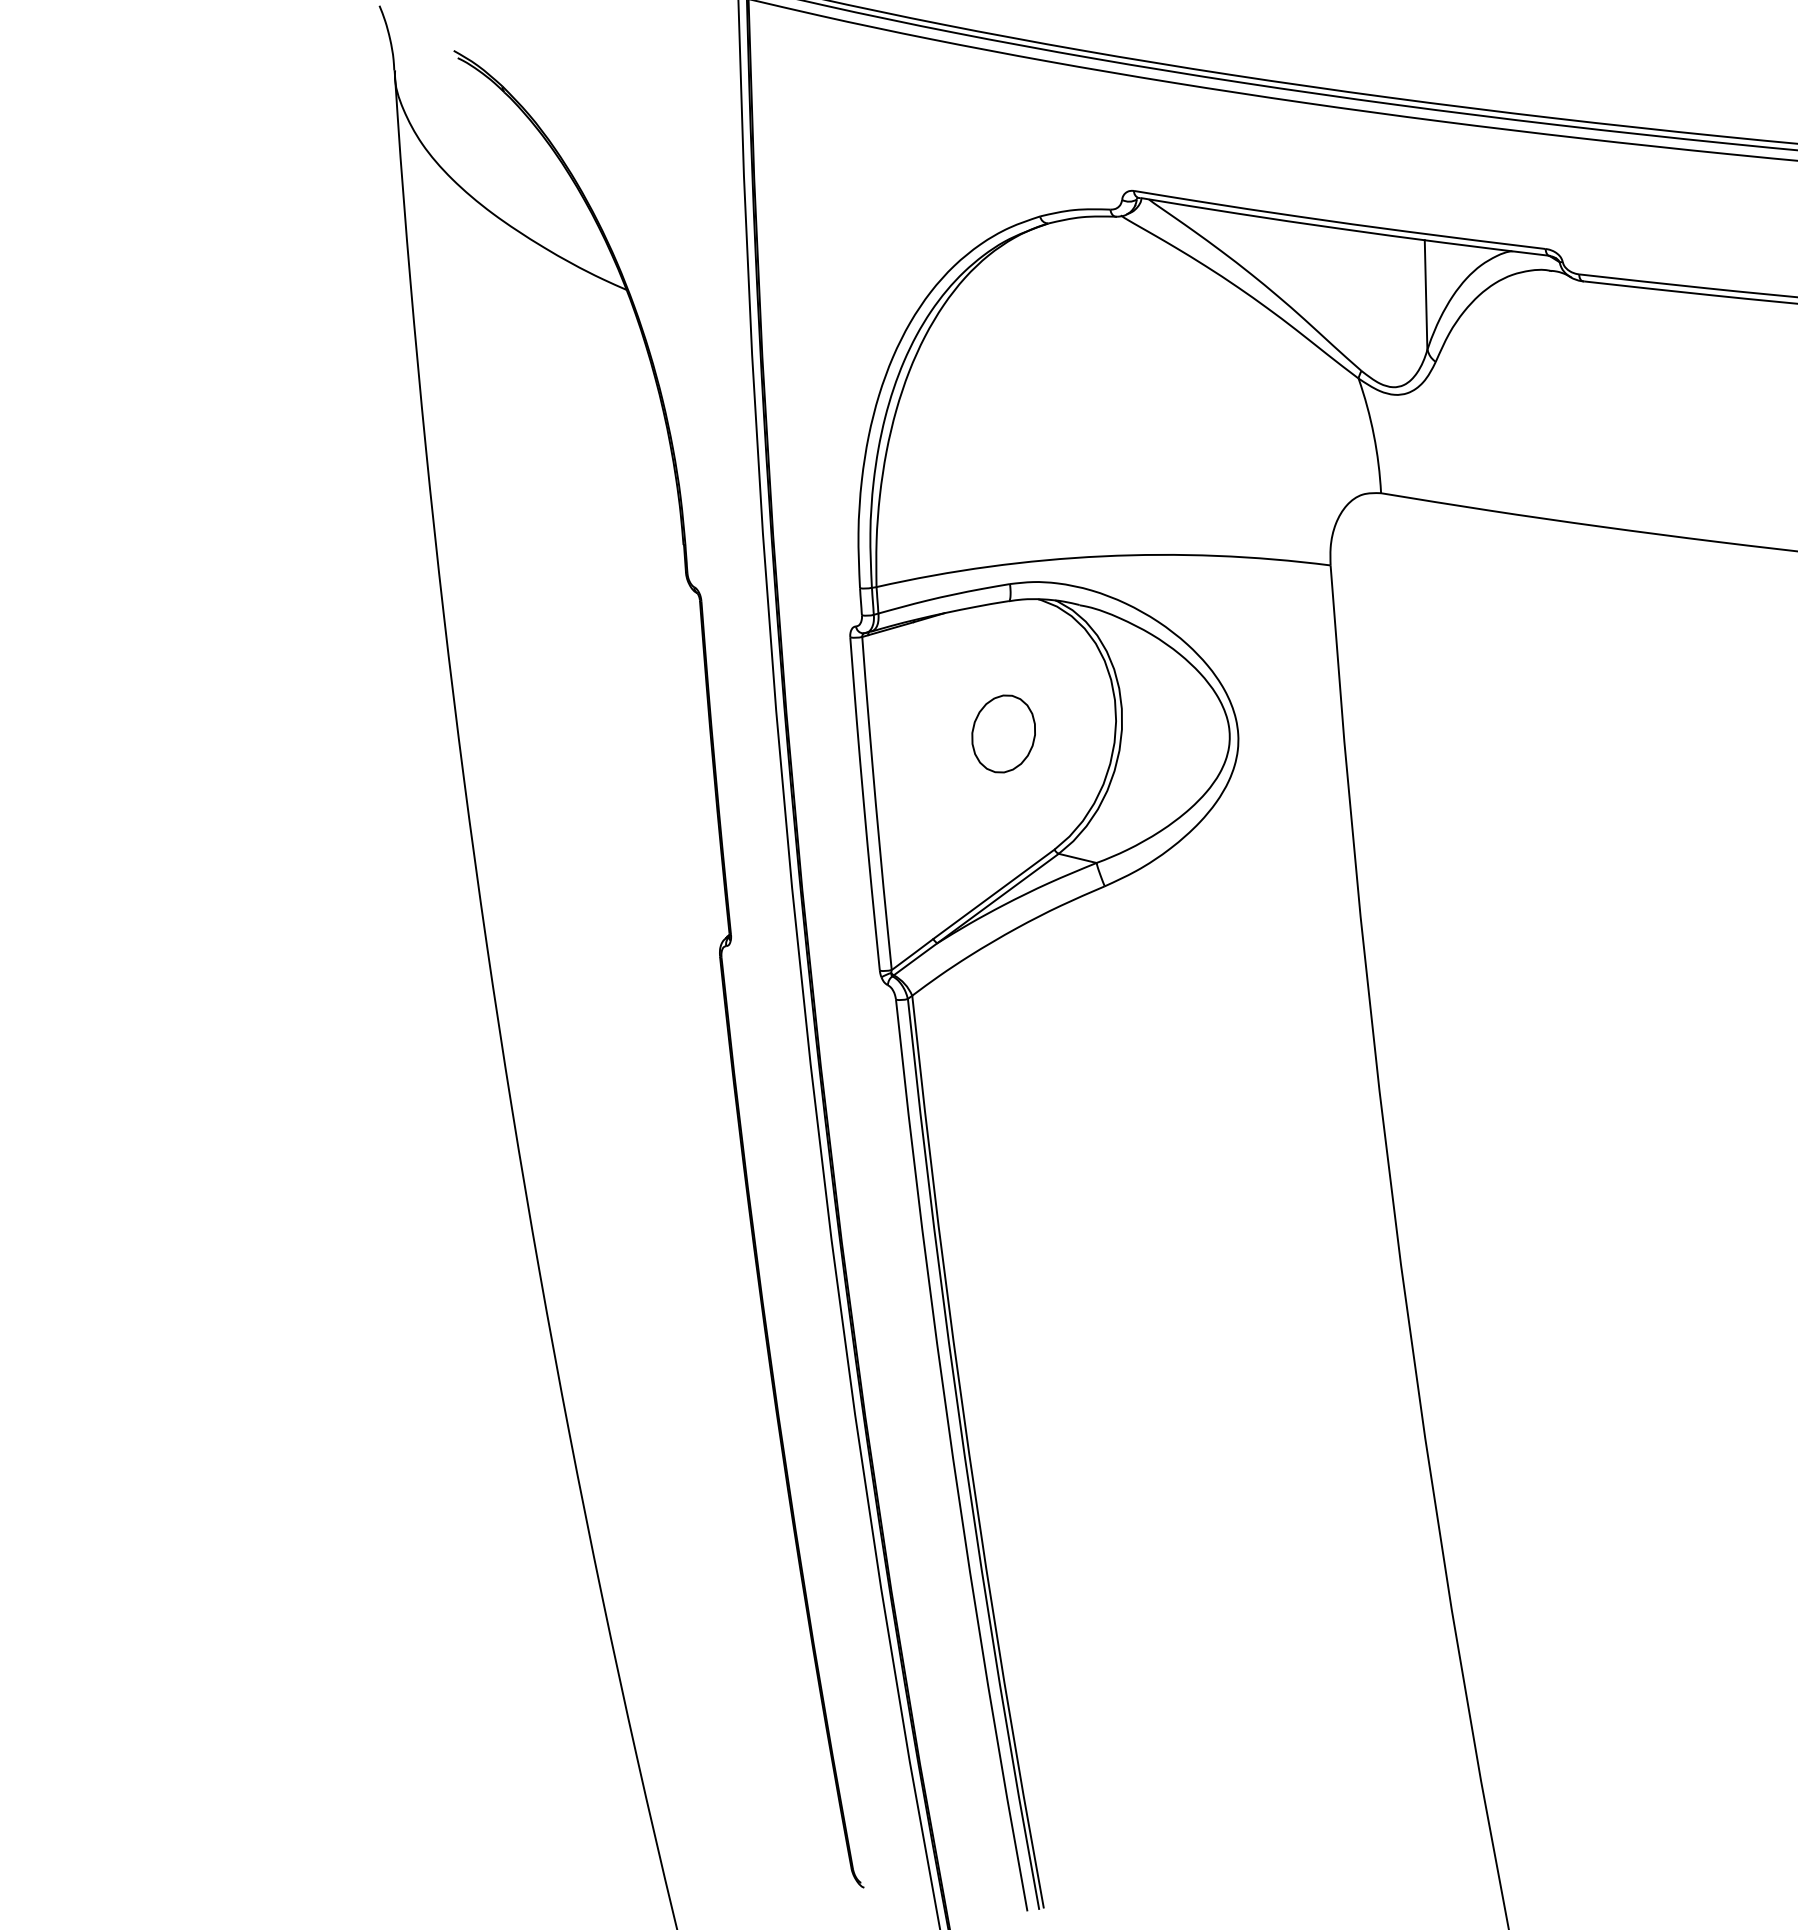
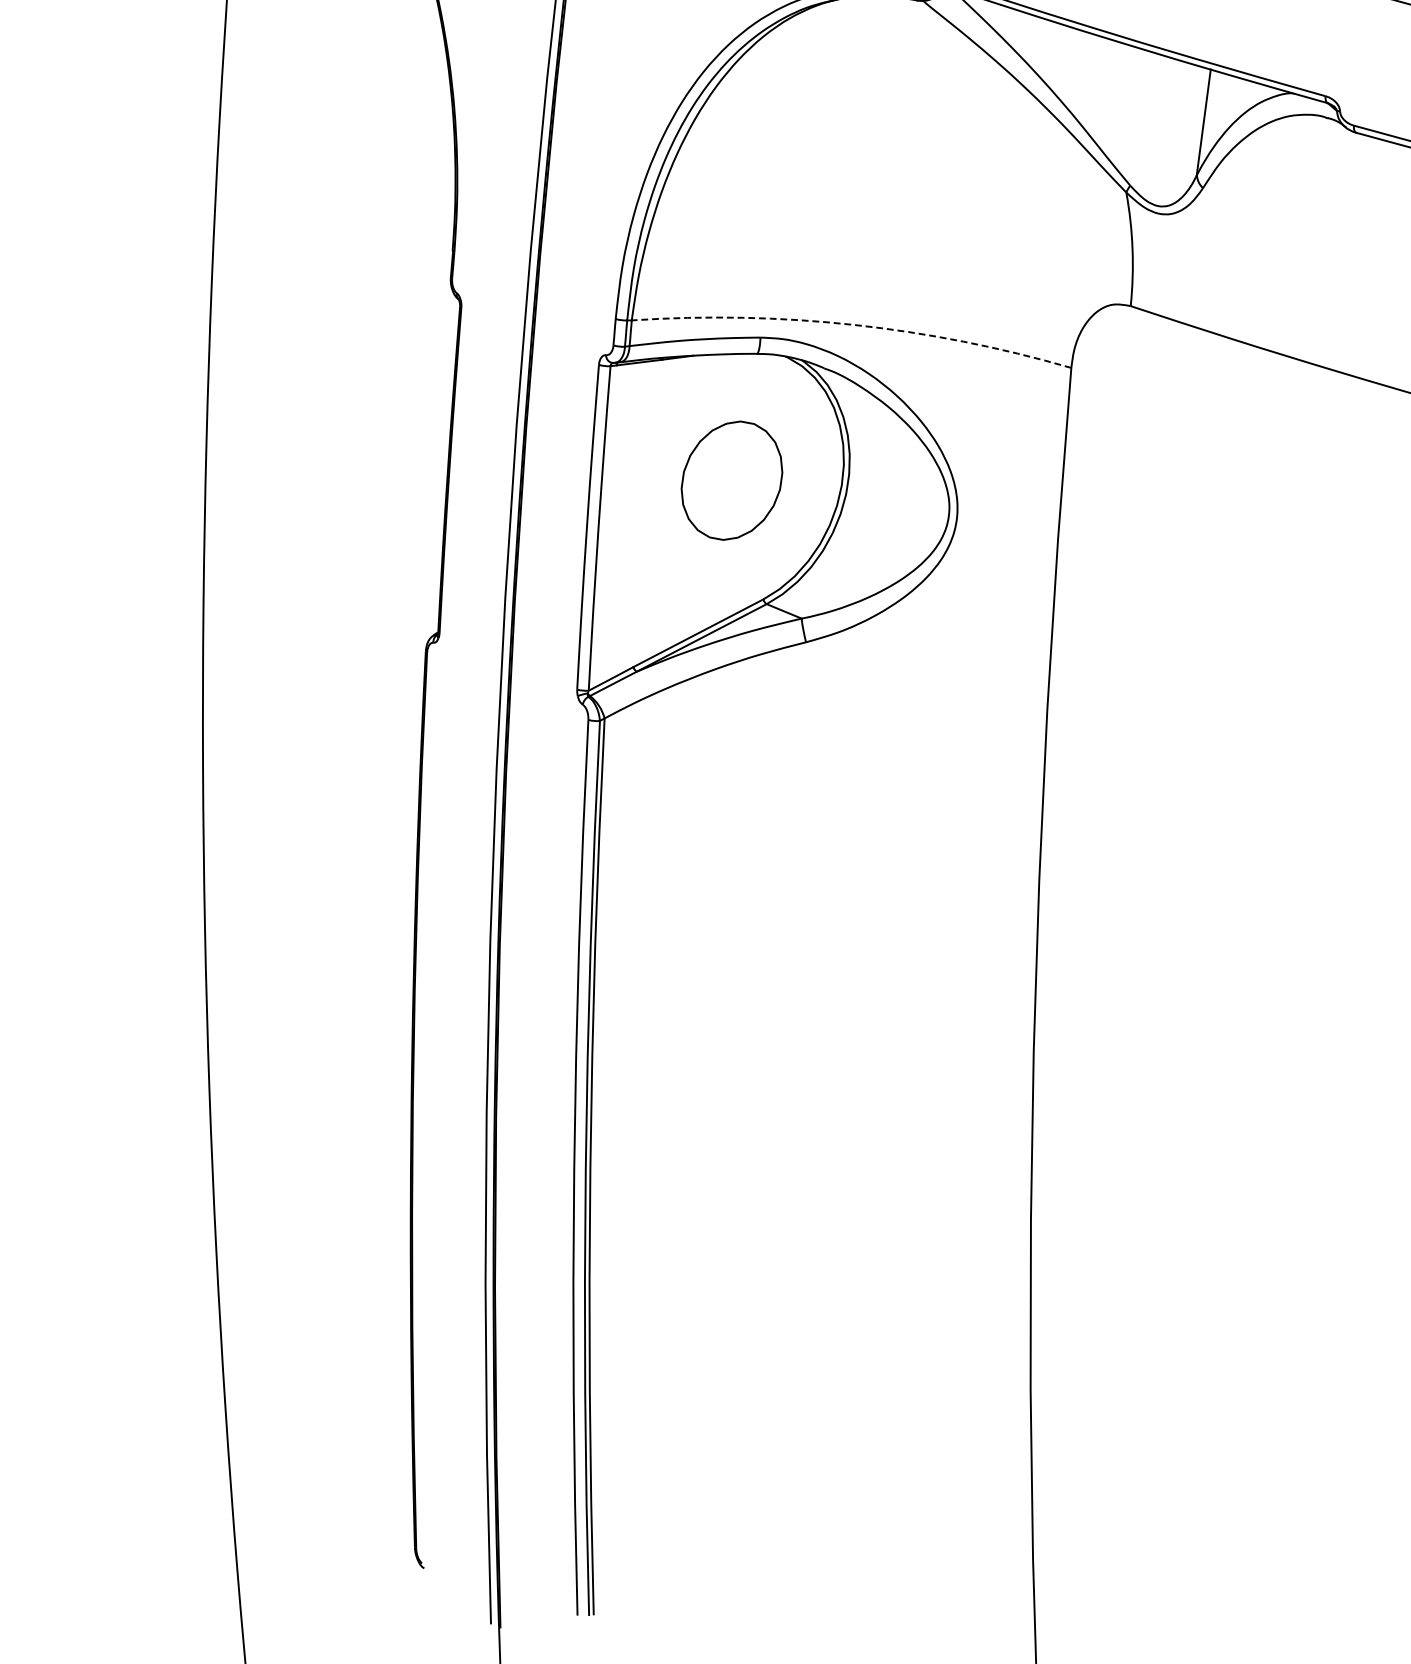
arc: (1102, 556) -> (853, 325), solid -> dashed
part: (1003, 733) -> (731, 480), size x1.6

